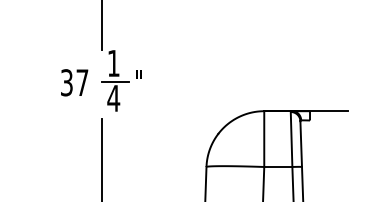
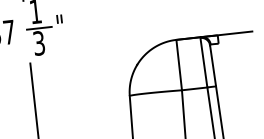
text: (113, 98) -> (38, 43), 4 -> 3

